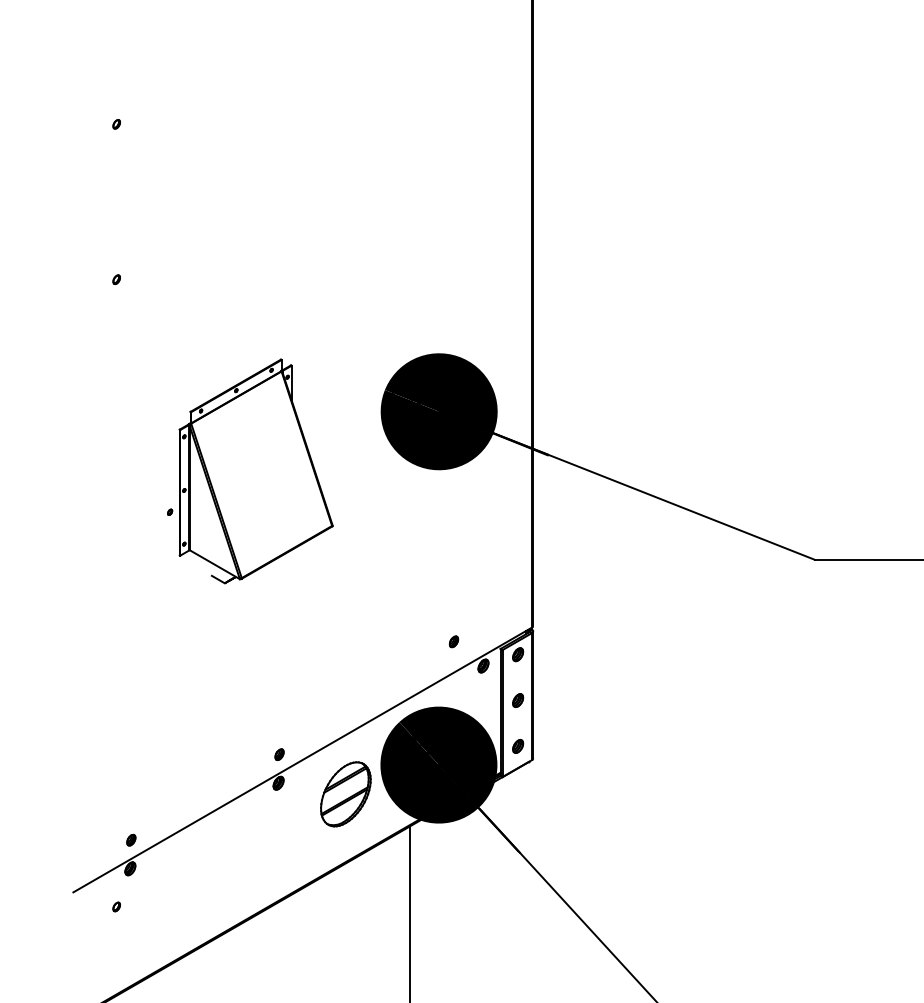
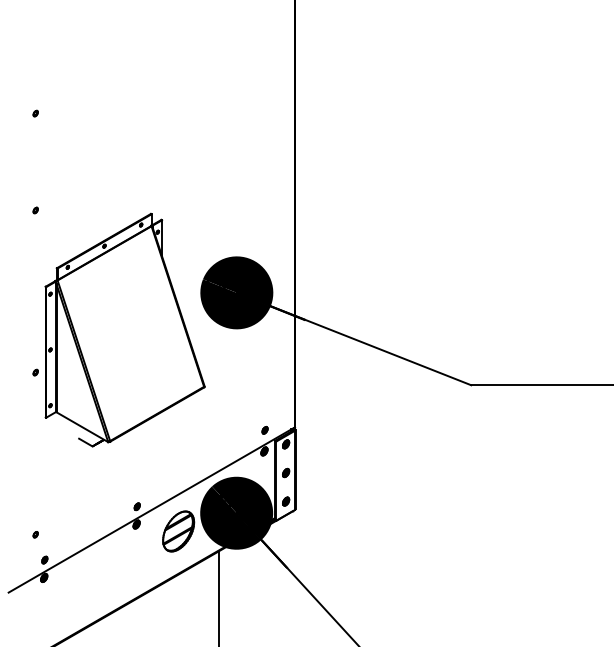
part: (249, 470) -> (118, 329), size x1.67
part: (453, 640) -> (264, 429), moved
part: (116, 906) -> (35, 534), moved

